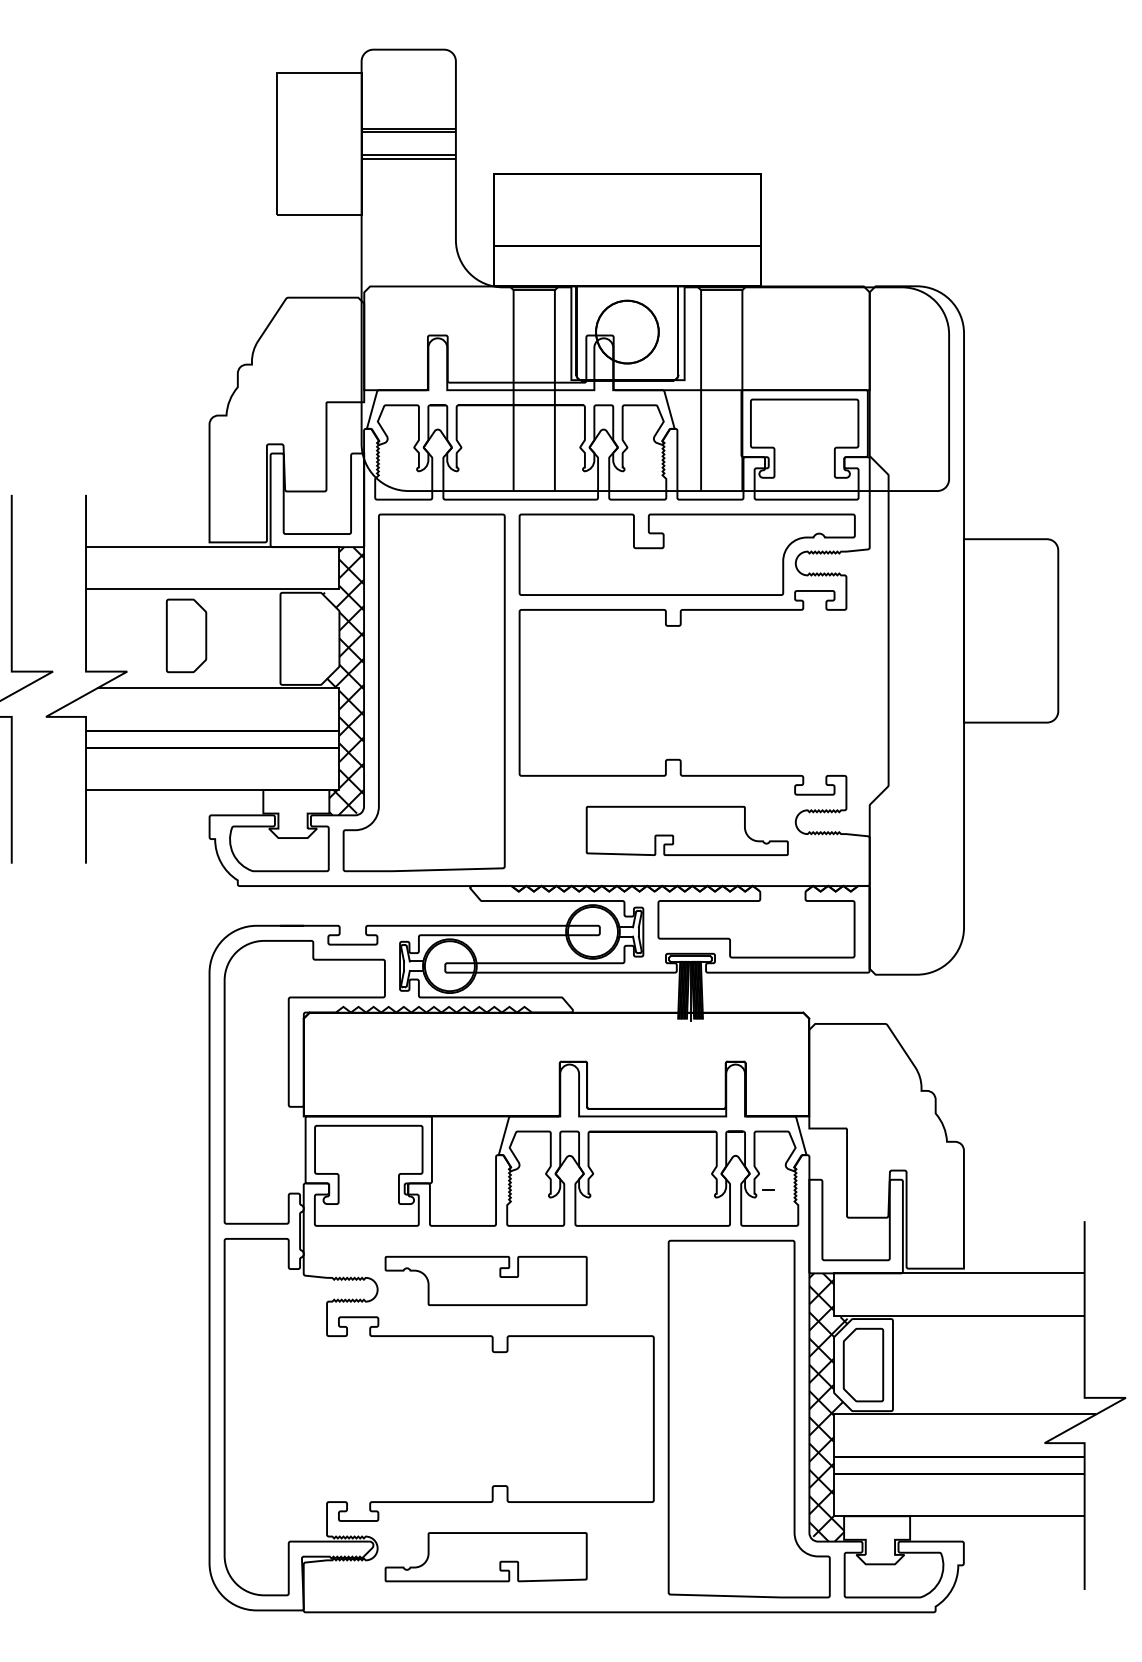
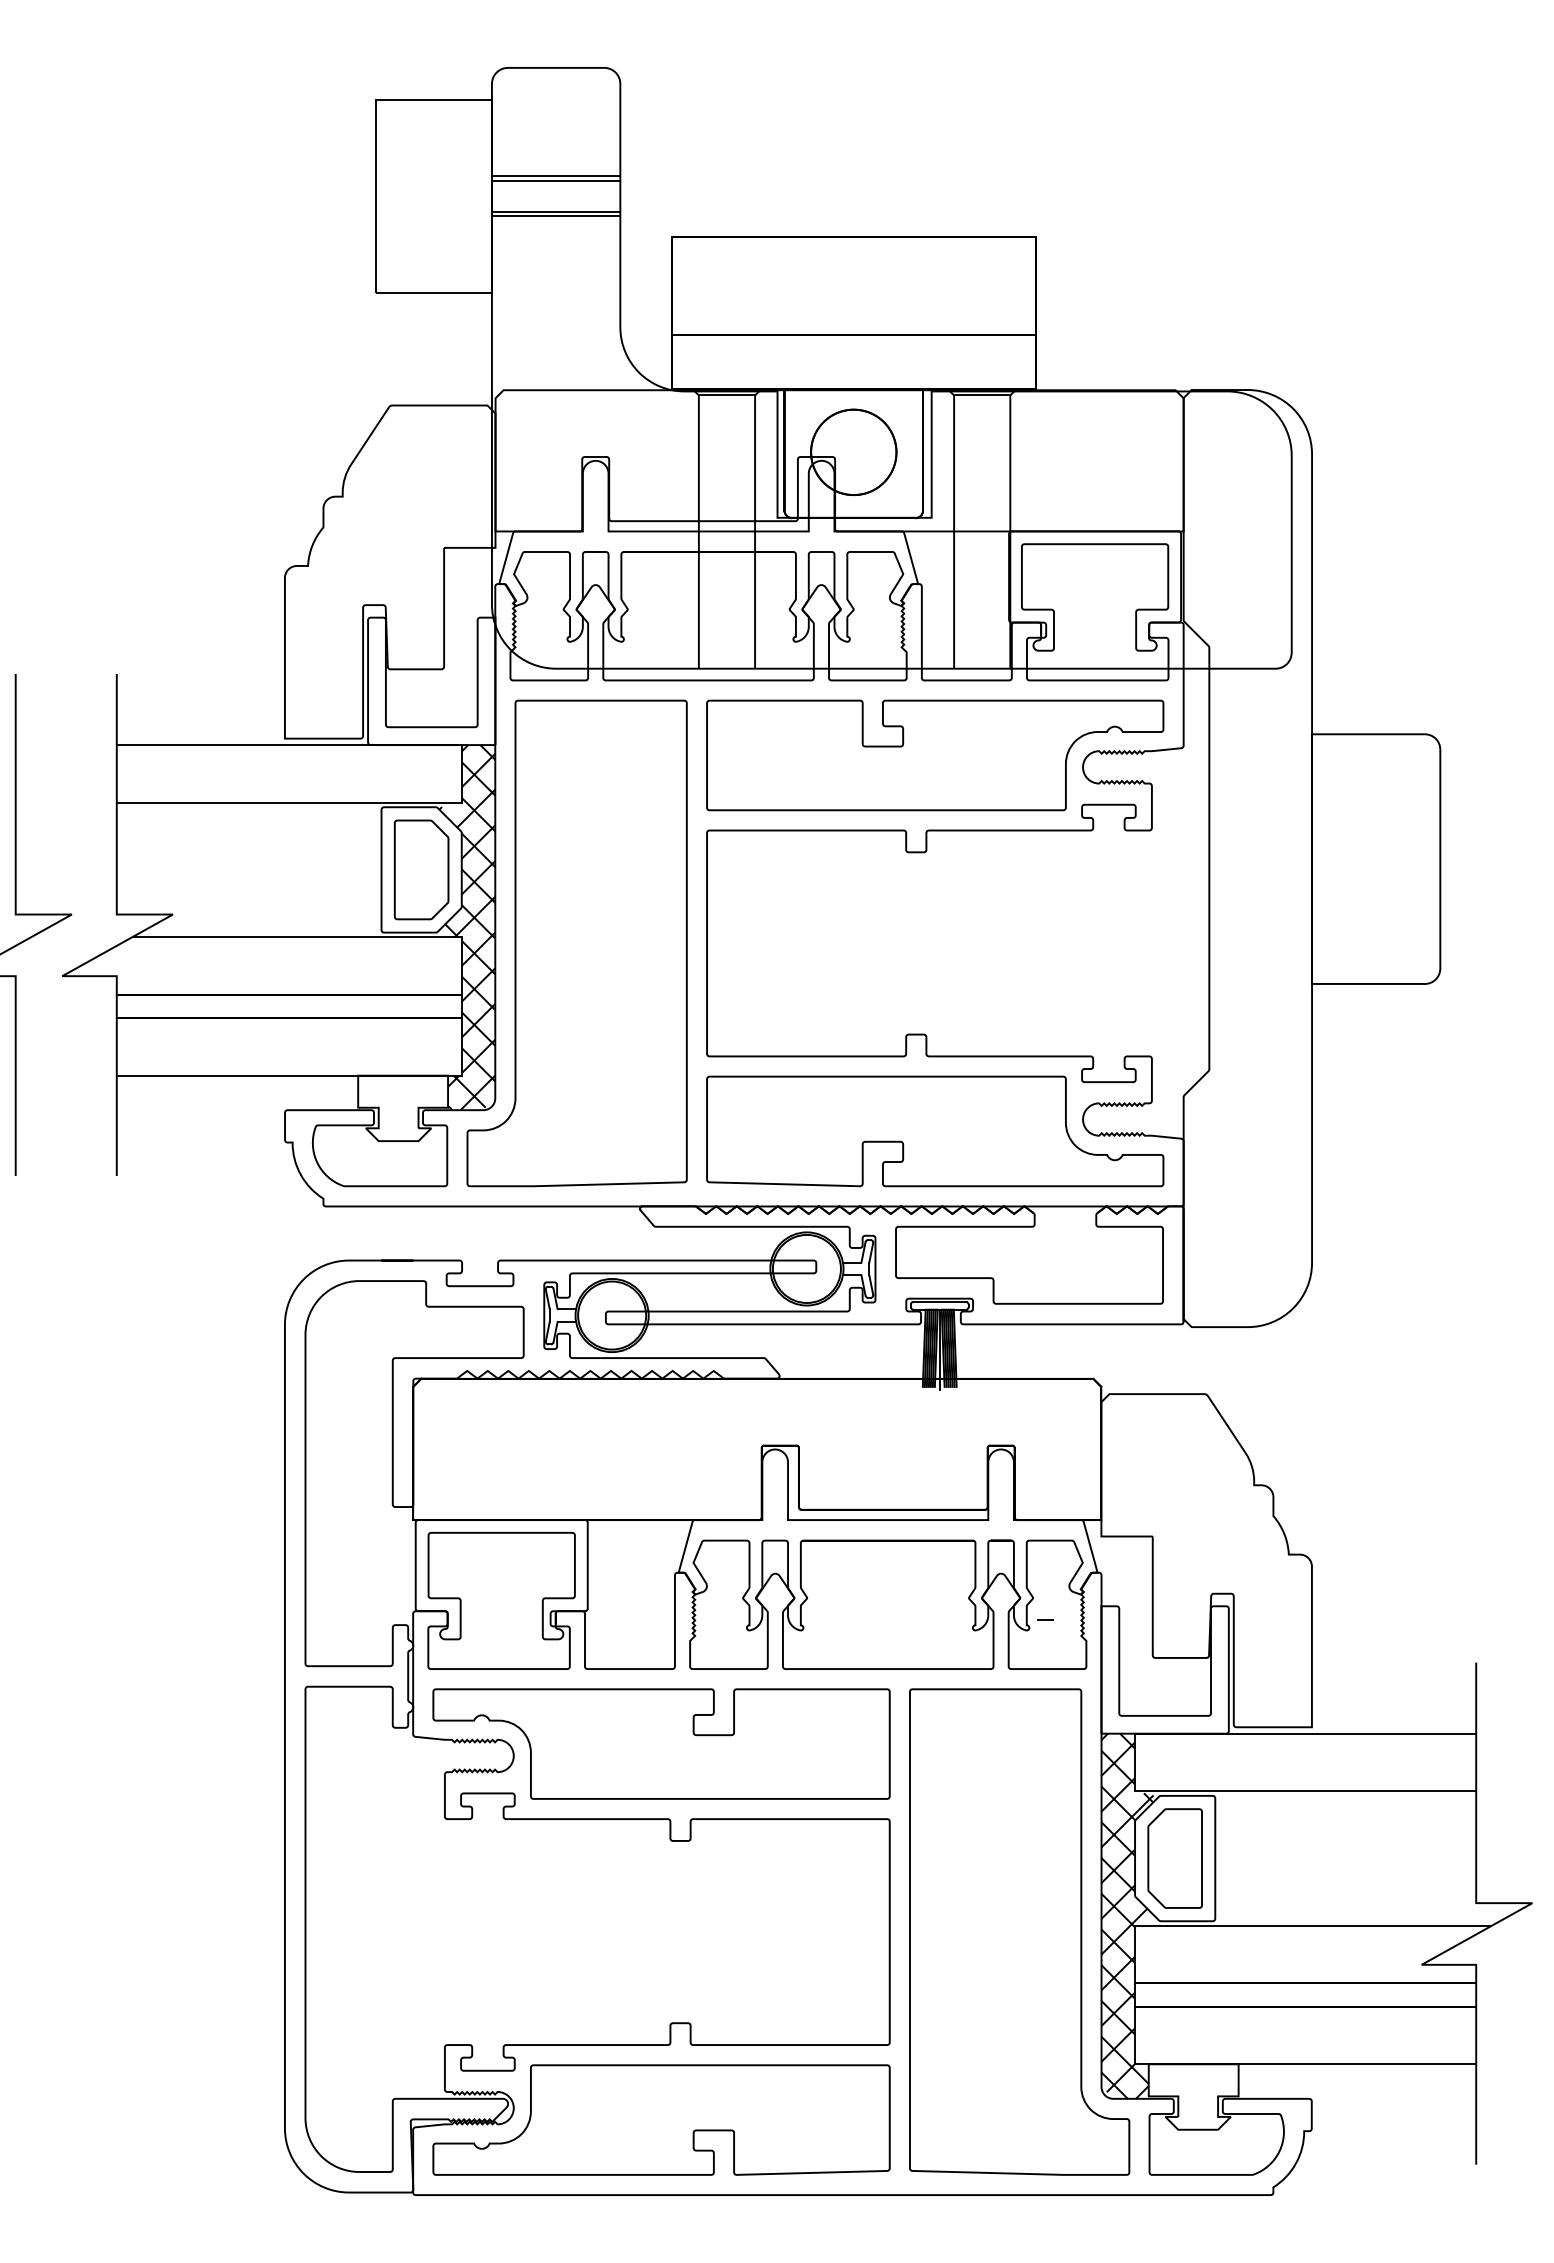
part: (186, 635) -> (421, 869), moved
part: (687, 831) -> (935, 1131), size x1.67
part: (486, 1280) -> (661, 1743), size x1.67
part: (486, 1556) -> (661, 2119), size x1.67

